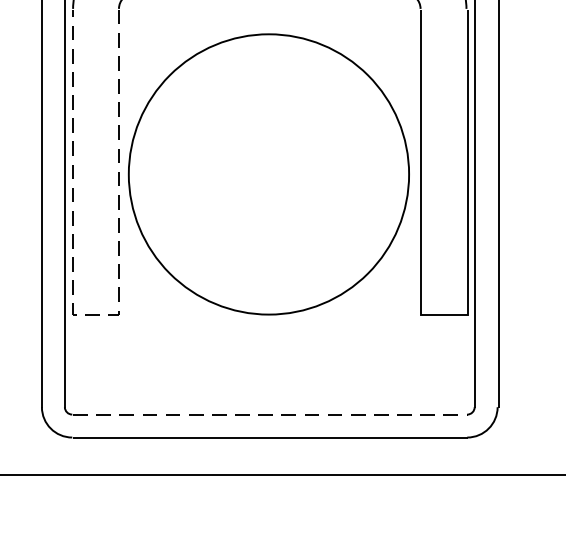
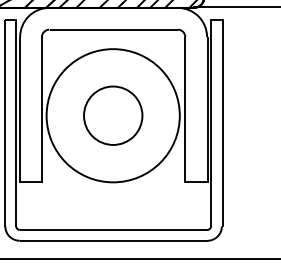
part: (269, 173) -> (113, 115), added
line: (96, 314) -> (31, 182), dashed -> solid
line: (271, 413) -> (114, 229), dashed -> solid

